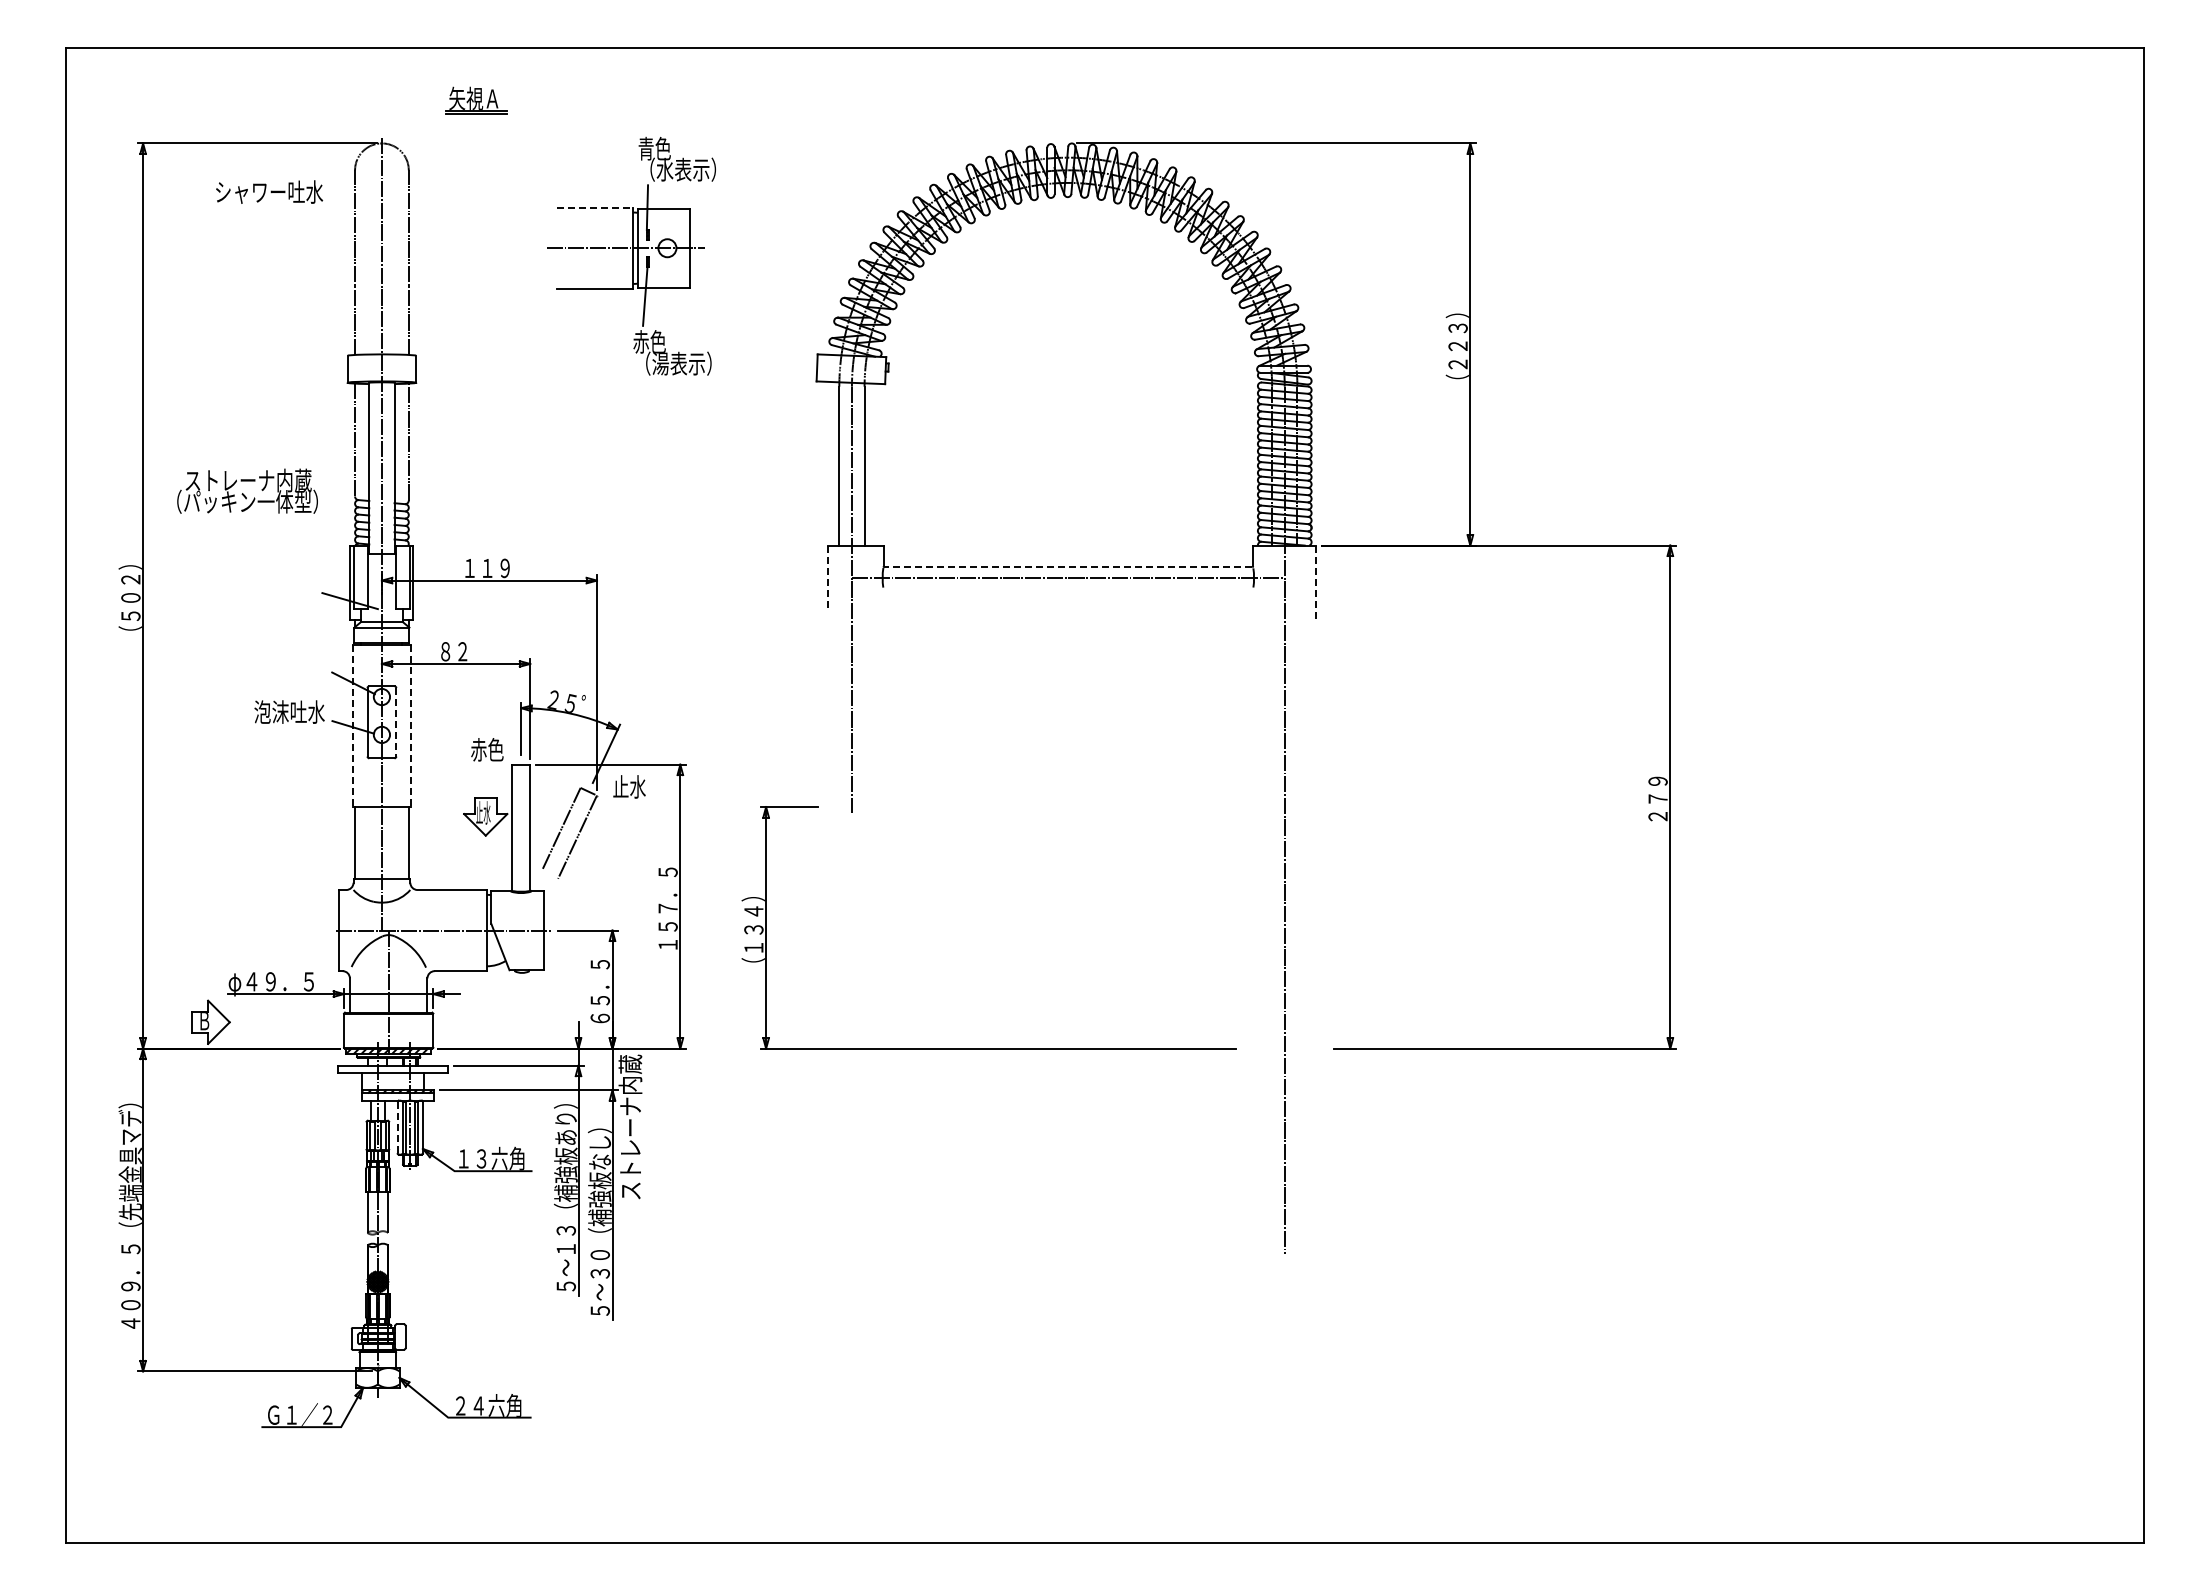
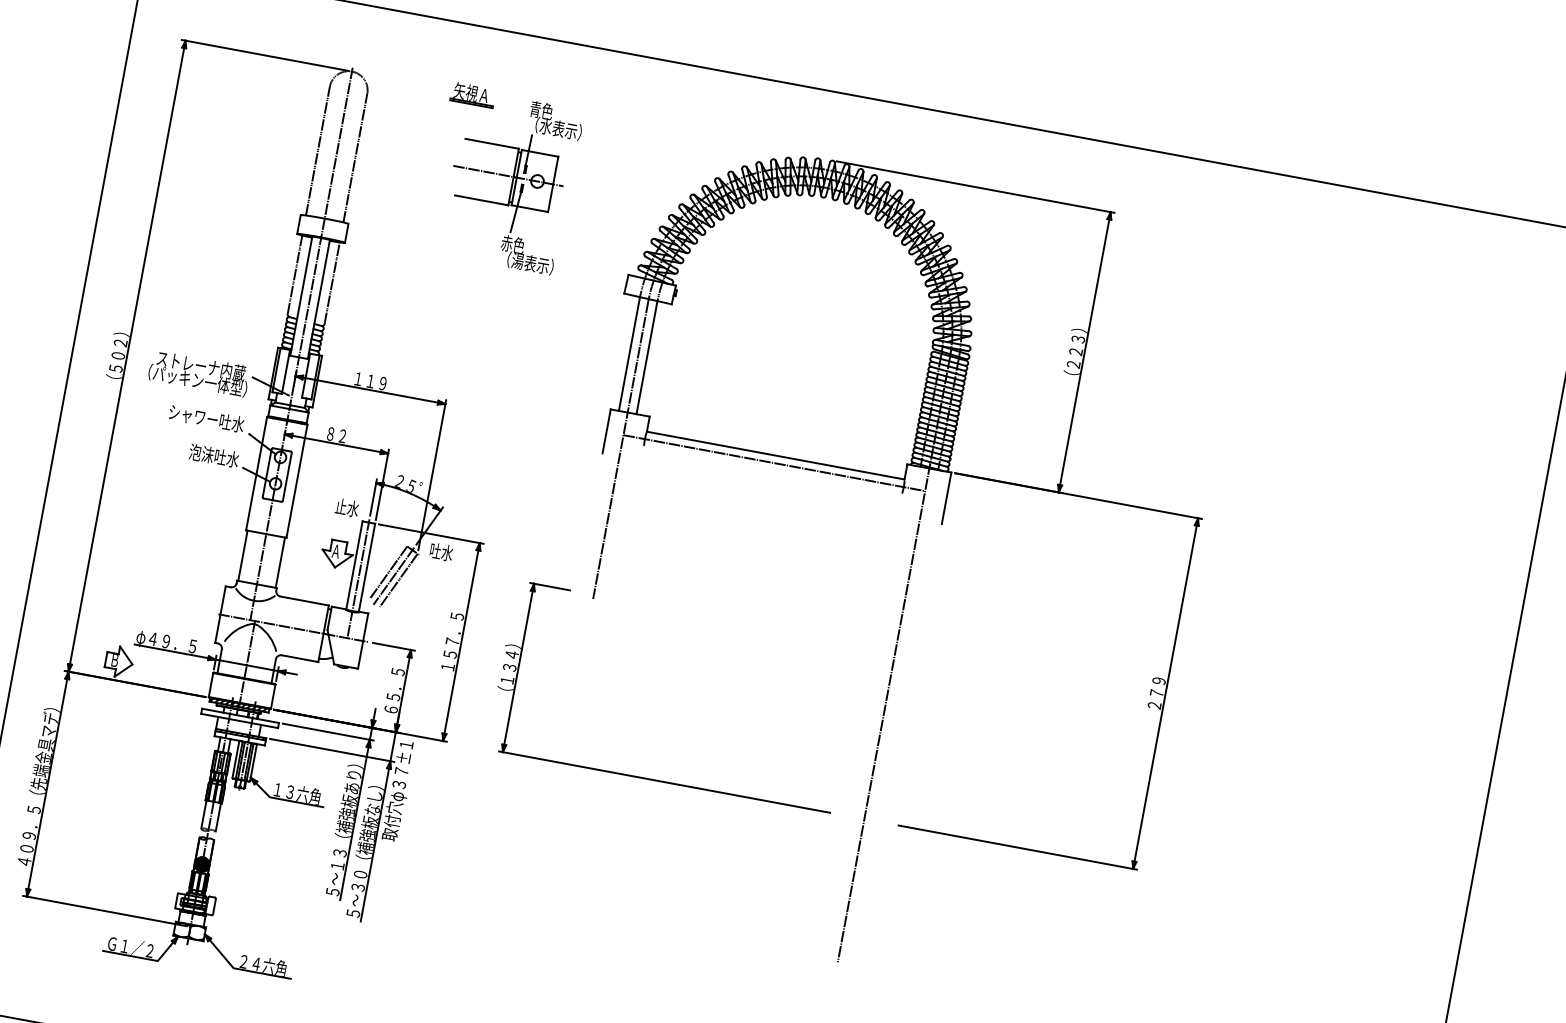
part: (476, 100) -> (472, 94), moved
text: (269, 191) -> (206, 418), moved
line: (595, 207) -> (492, 143), dashed -> solid
text: (247, 490) -> (199, 372), moved
line: (1068, 567) -> (775, 455), dashed -> solid
line: (827, 577) -> (606, 431), dashed -> solid
line: (1316, 582) -> (946, 498), dashed -> solid
line: (396, 722) -> (287, 477), dashed -> solid
line: (352, 726) -> (256, 474), dashed -> solid
line: (410, 726) -> (296, 481), dashed -> solid
text: (487, 749) -> (347, 507), 赤色 -> 止水
text: (620, 786) -> (435, 550), 止水 -> 吐水
text: (483, 812) -> (336, 551), 止水 -> Ａ
line: (569, 832) -> (393, 576), added
line: (521, 845) -> (358, 578), added
text: (631, 1127) -> (398, 789), ストレーナ内蔵 -> 取付穴φ３７±１
line: (397, 1128) -> (235, 760), dashed -> solid

